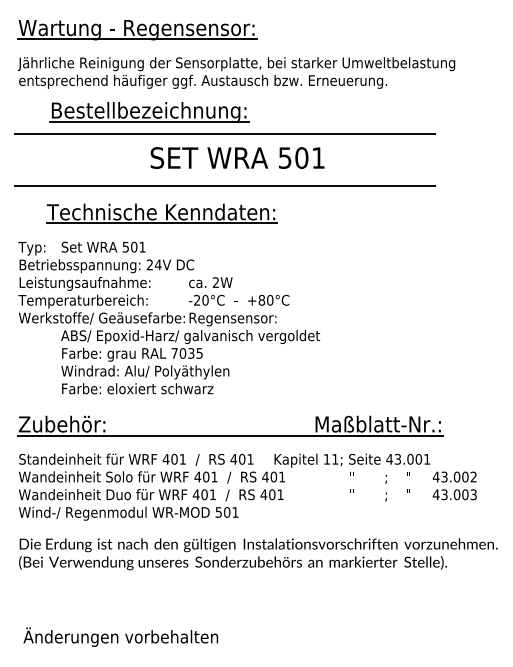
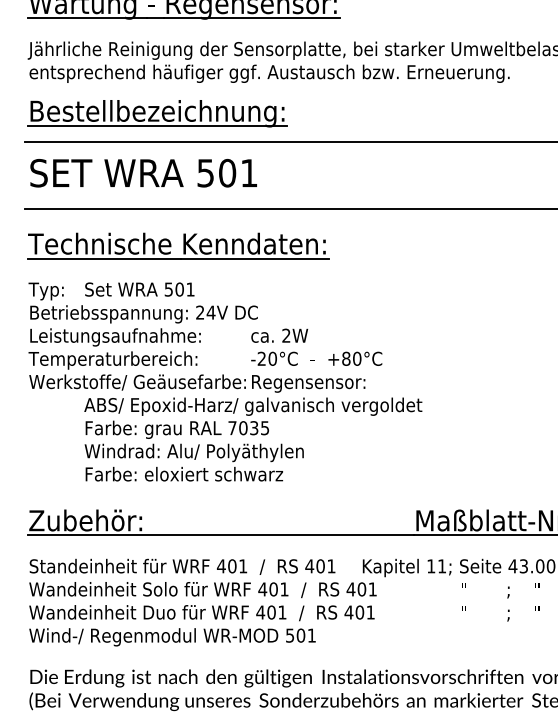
part: (149, 112) -> (157, 113), moved
text: (237, 157) -> (143, 172), moved
part: (161, 213) -> (177, 245), moved

